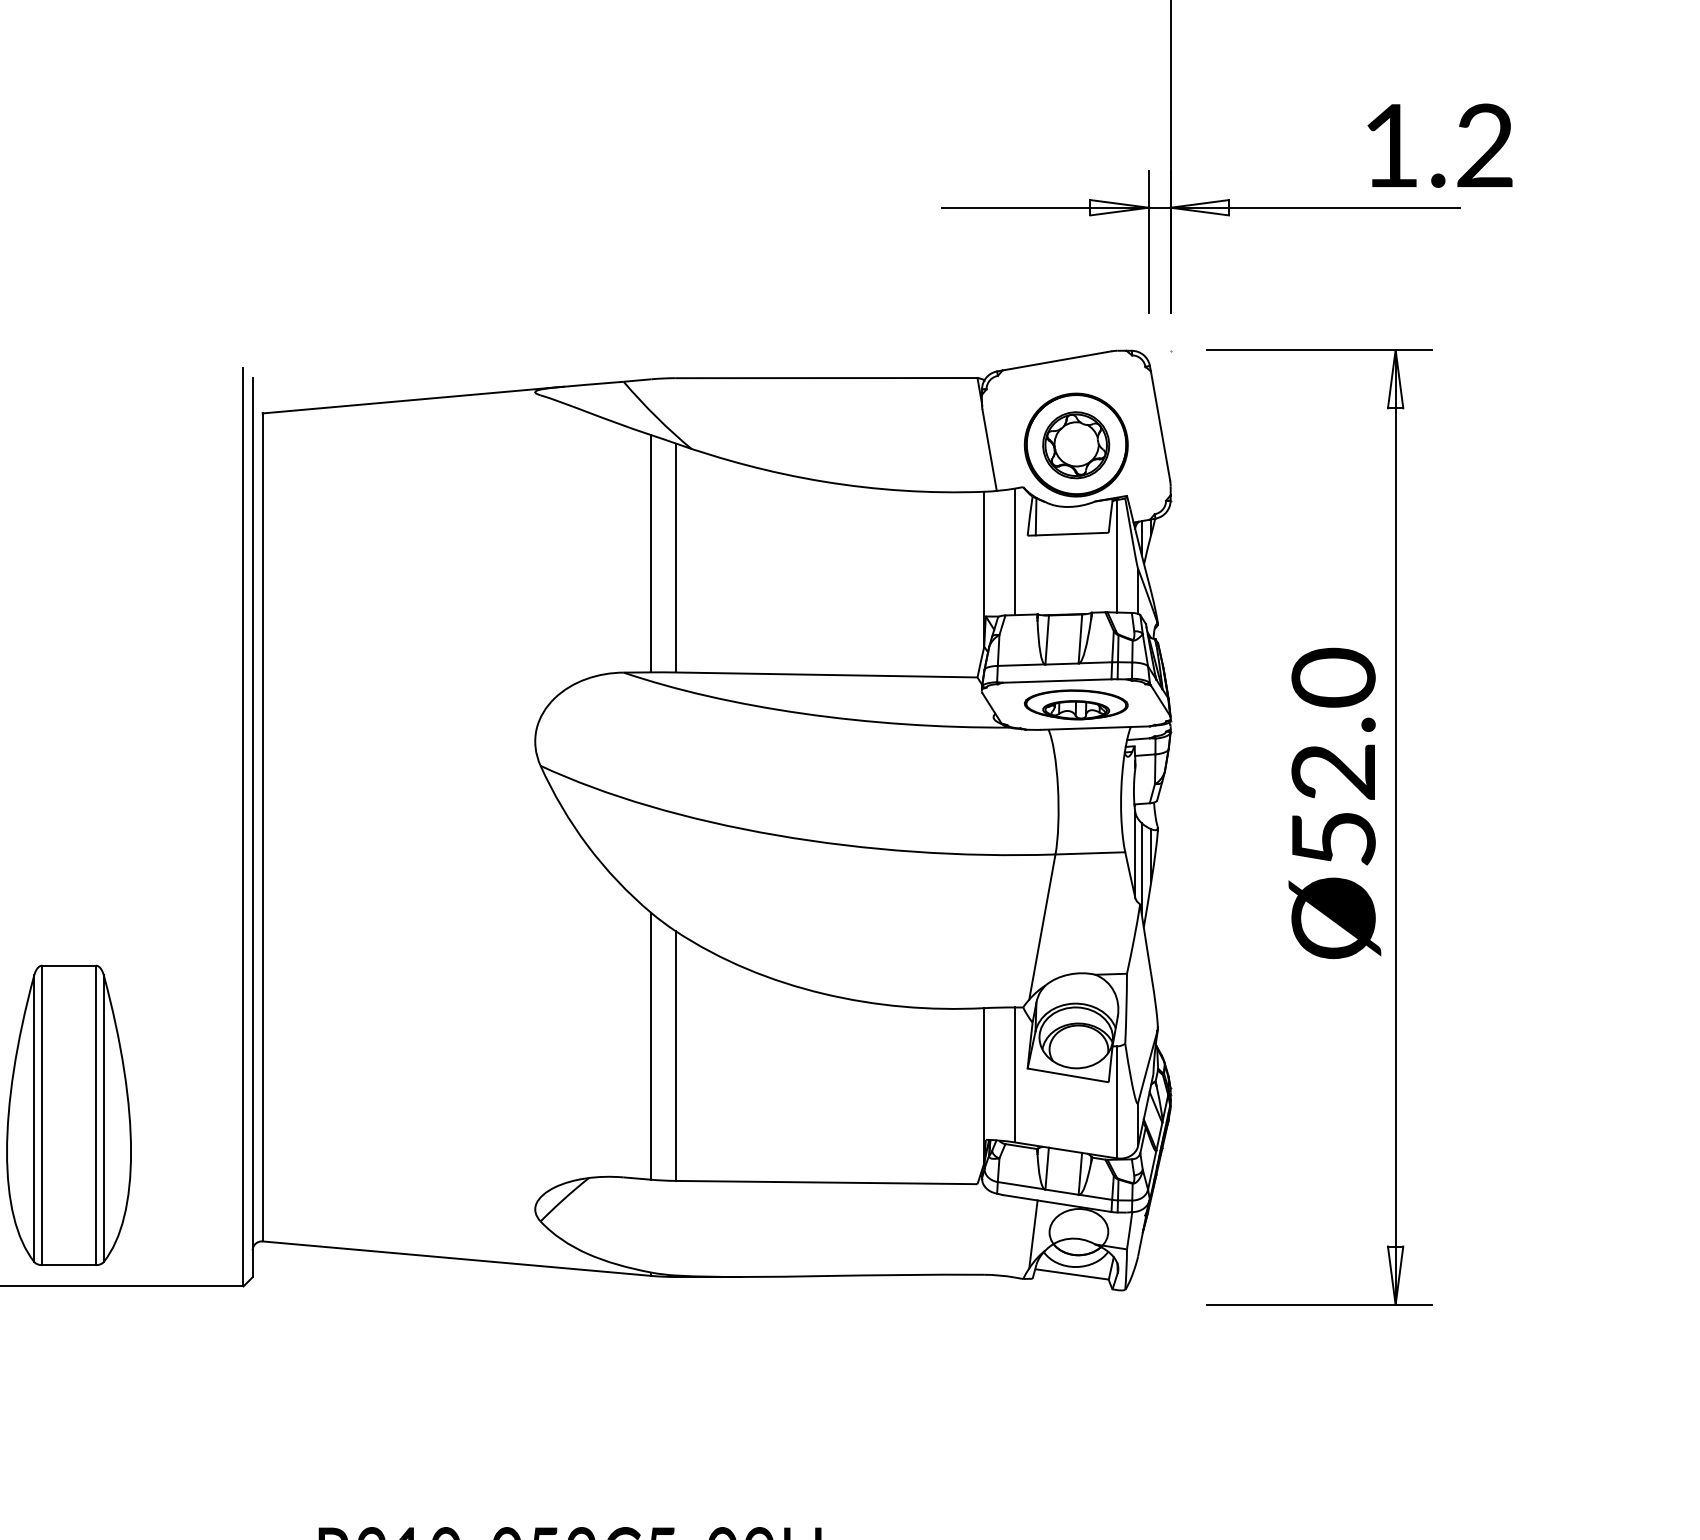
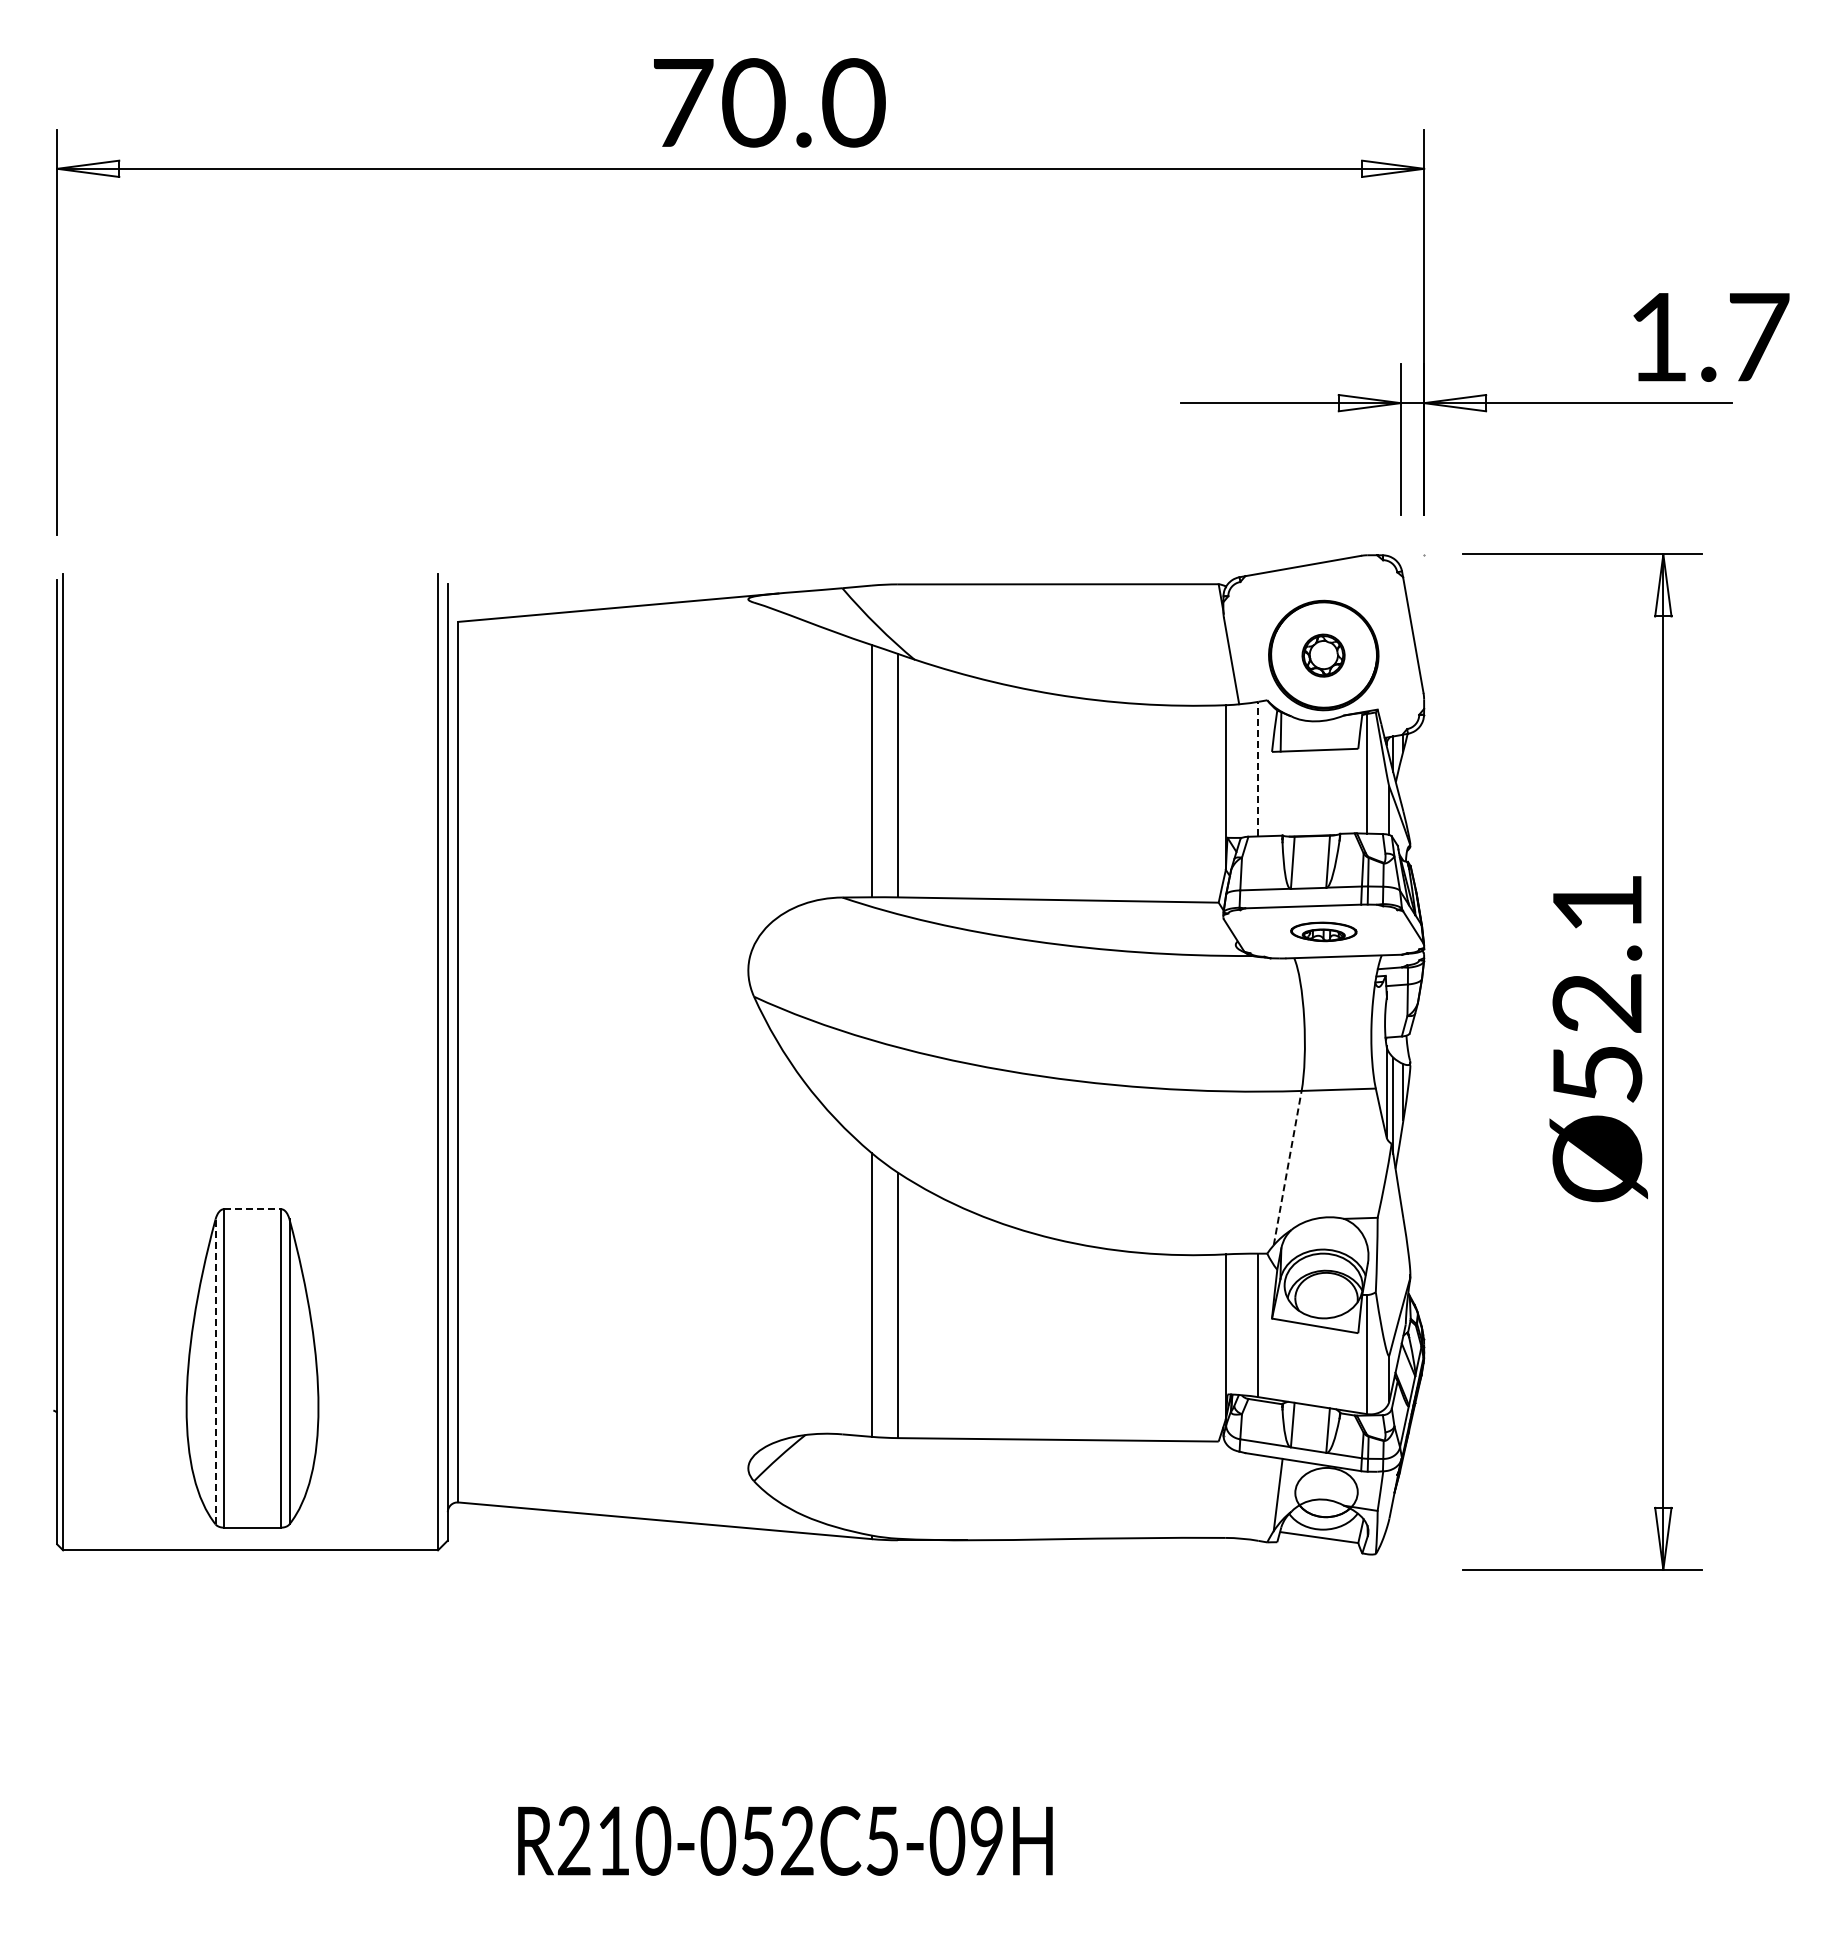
text: (1486, 145) -> (1759, 336), 1.2 -> 1.7
part: (1076, 445) -> (1323, 655), size x0.6
line: (1014, 551) -> (1258, 768), solid -> dashed
text: (1333, 677) -> (1597, 902), Ø52.0 -> Ø52.1
part: (1076, 704) -> (1323, 931), size x0.6
line: (1042, 926) -> (1287, 1167), solid -> dashed
line: (69, 965) -> (252, 1209), solid -> dashed
line: (34, 1118) -> (215, 1371), solid -> dashed

